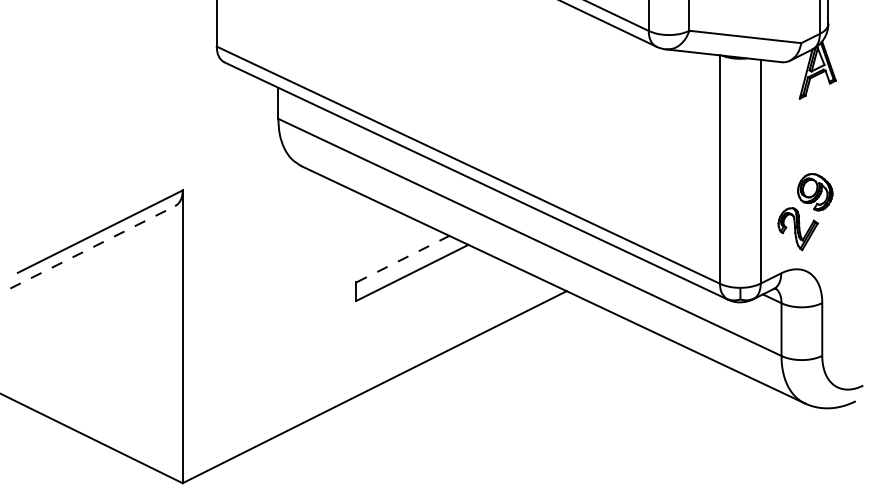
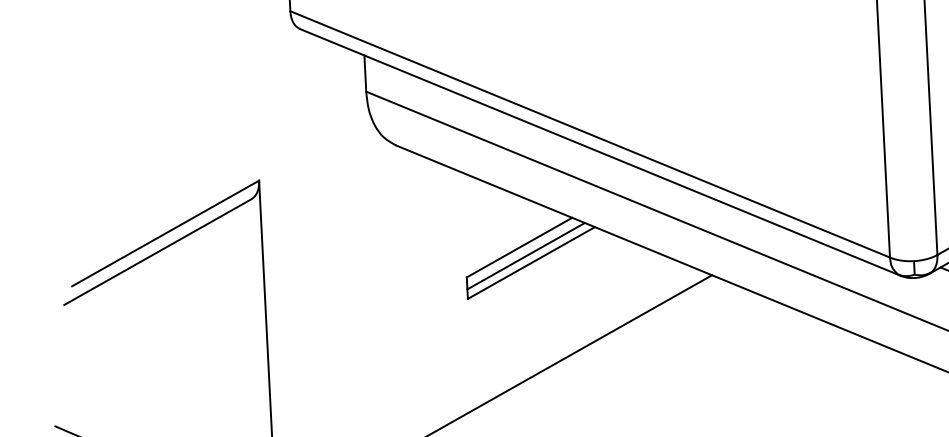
line: (93, 247) -> (158, 252), dashed -> solid
line: (402, 259) -> (519, 248), dashed -> solid
line: (408, 266) -> (526, 255), added

